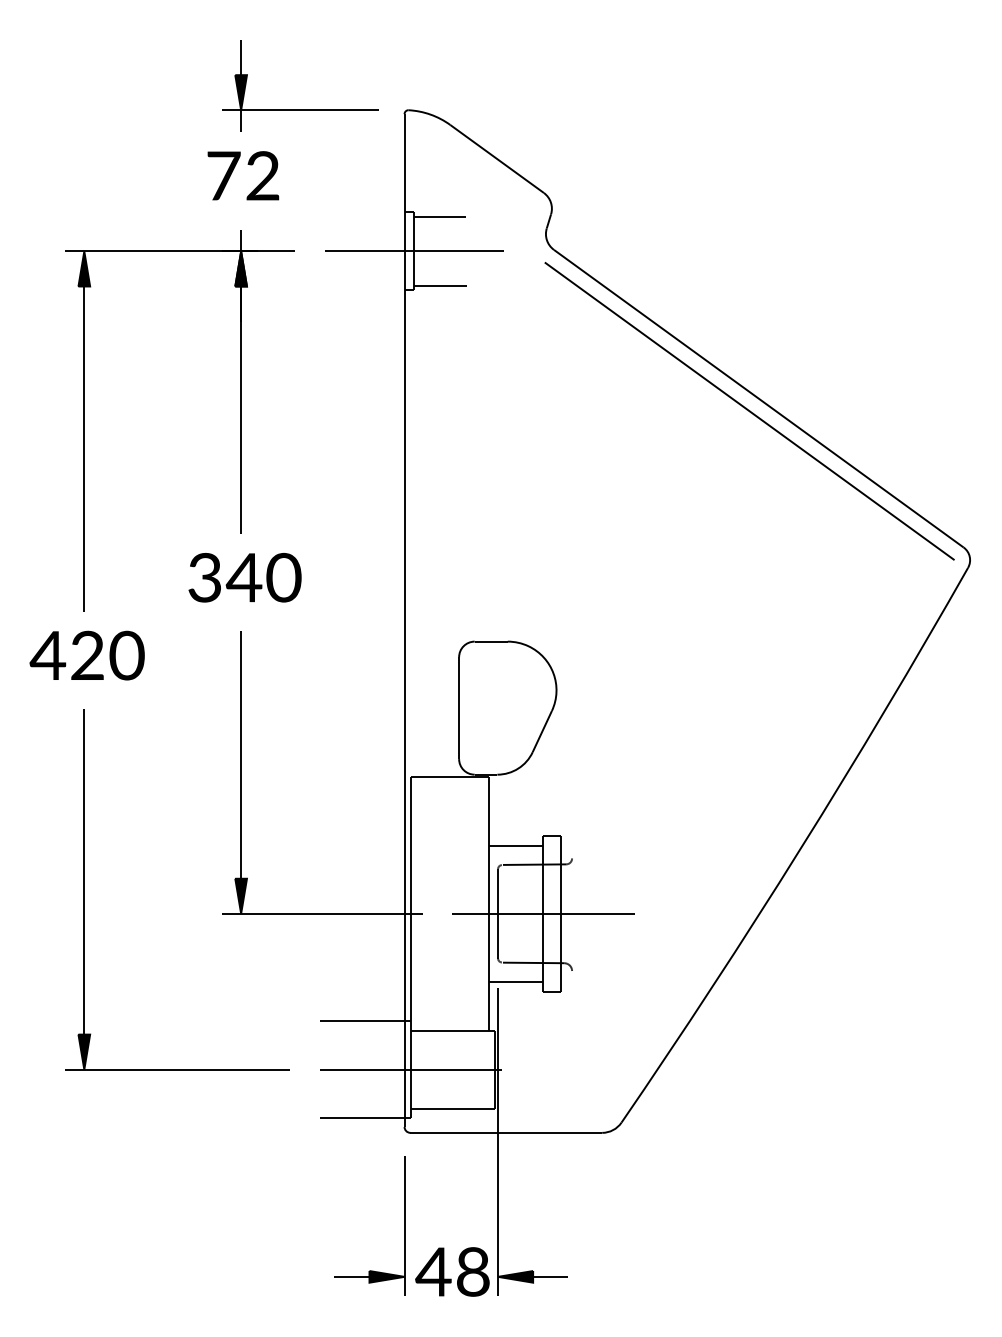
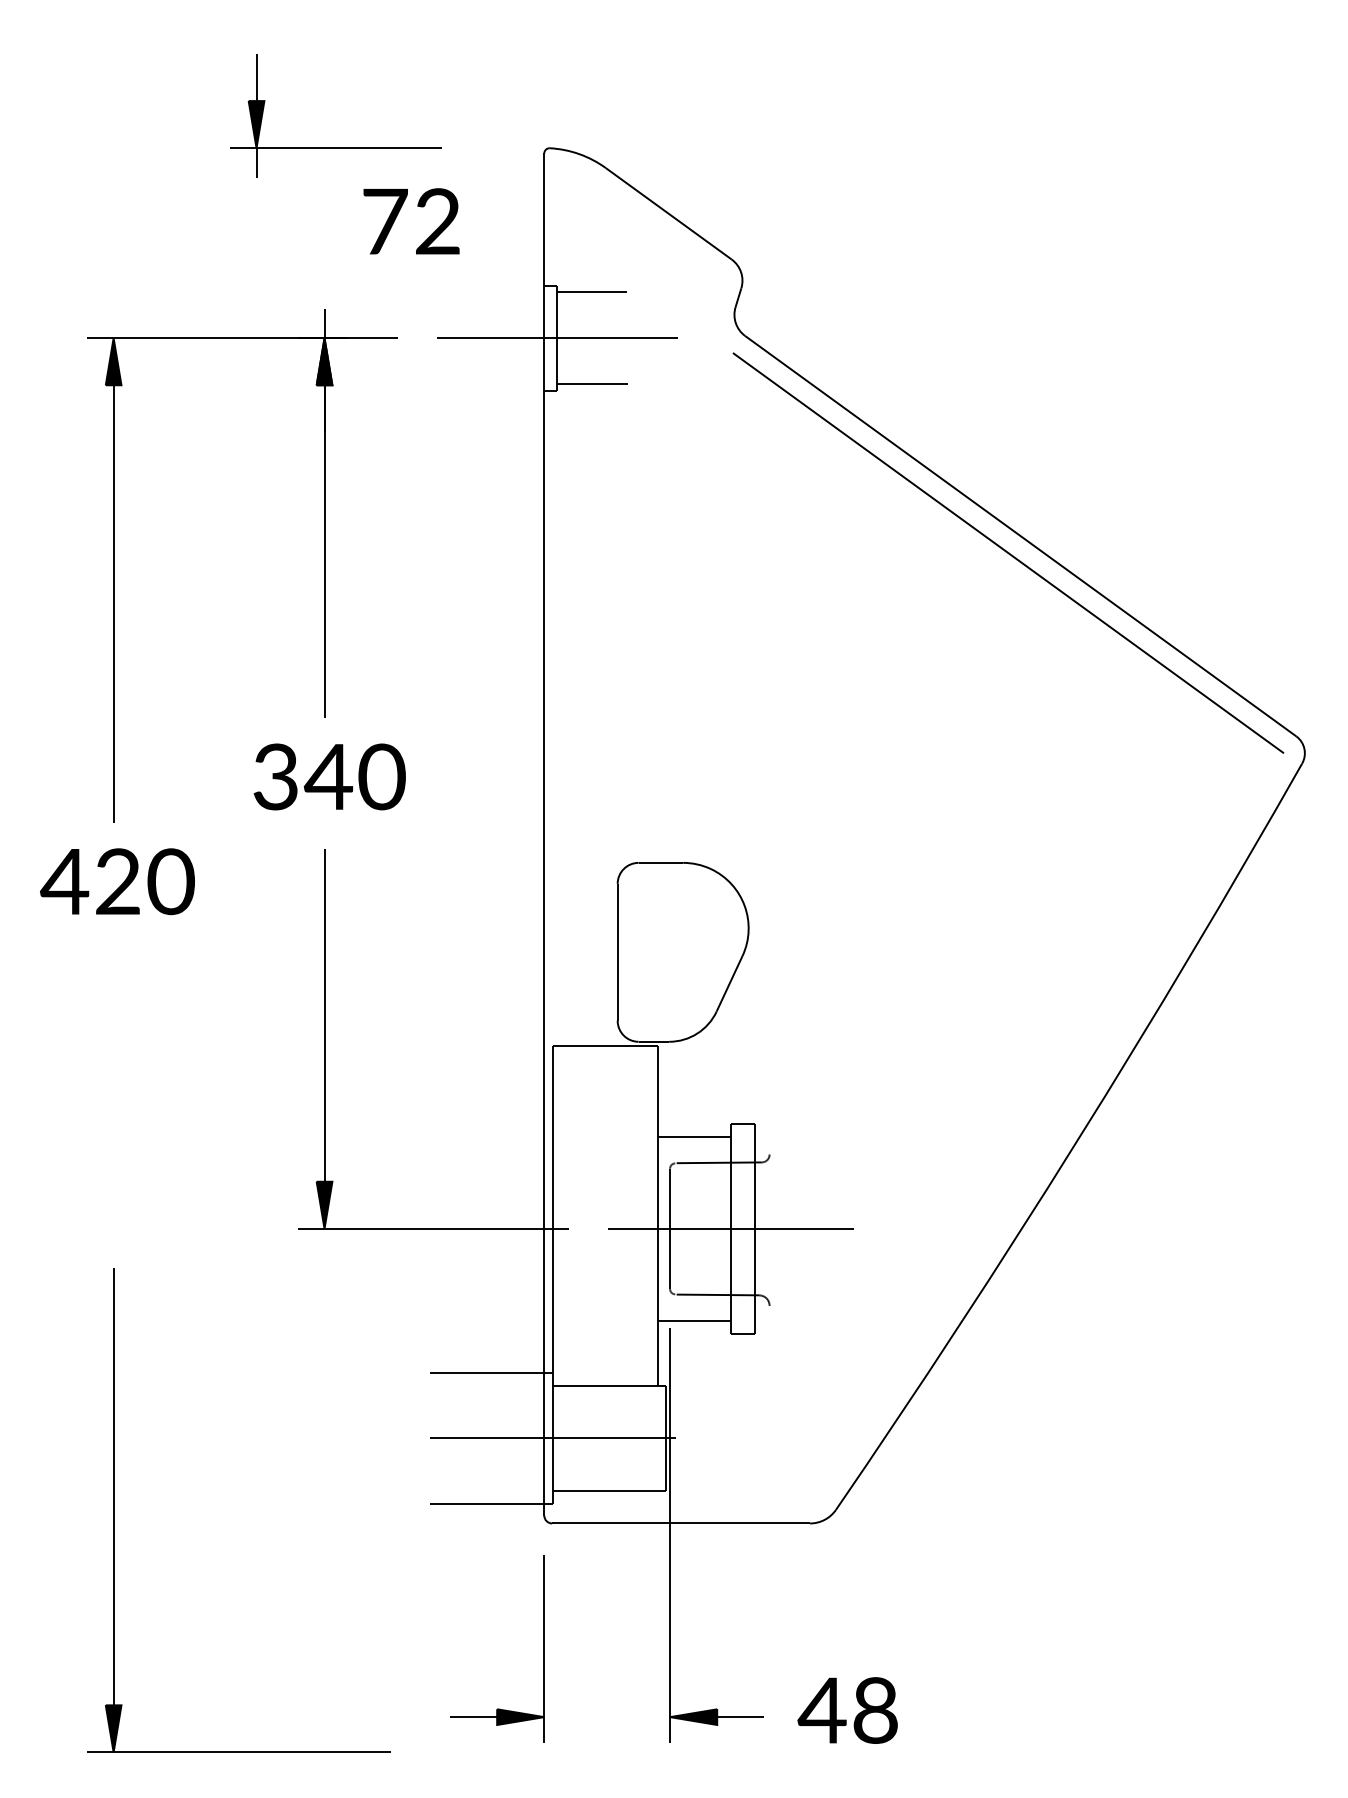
part: (299, 109) -> (335, 147), moved
text: (243, 175) -> (411, 221), moved
part: (84, 889) -> (114, 1510), moved
text: (452, 1271) -> (847, 1710), moved

